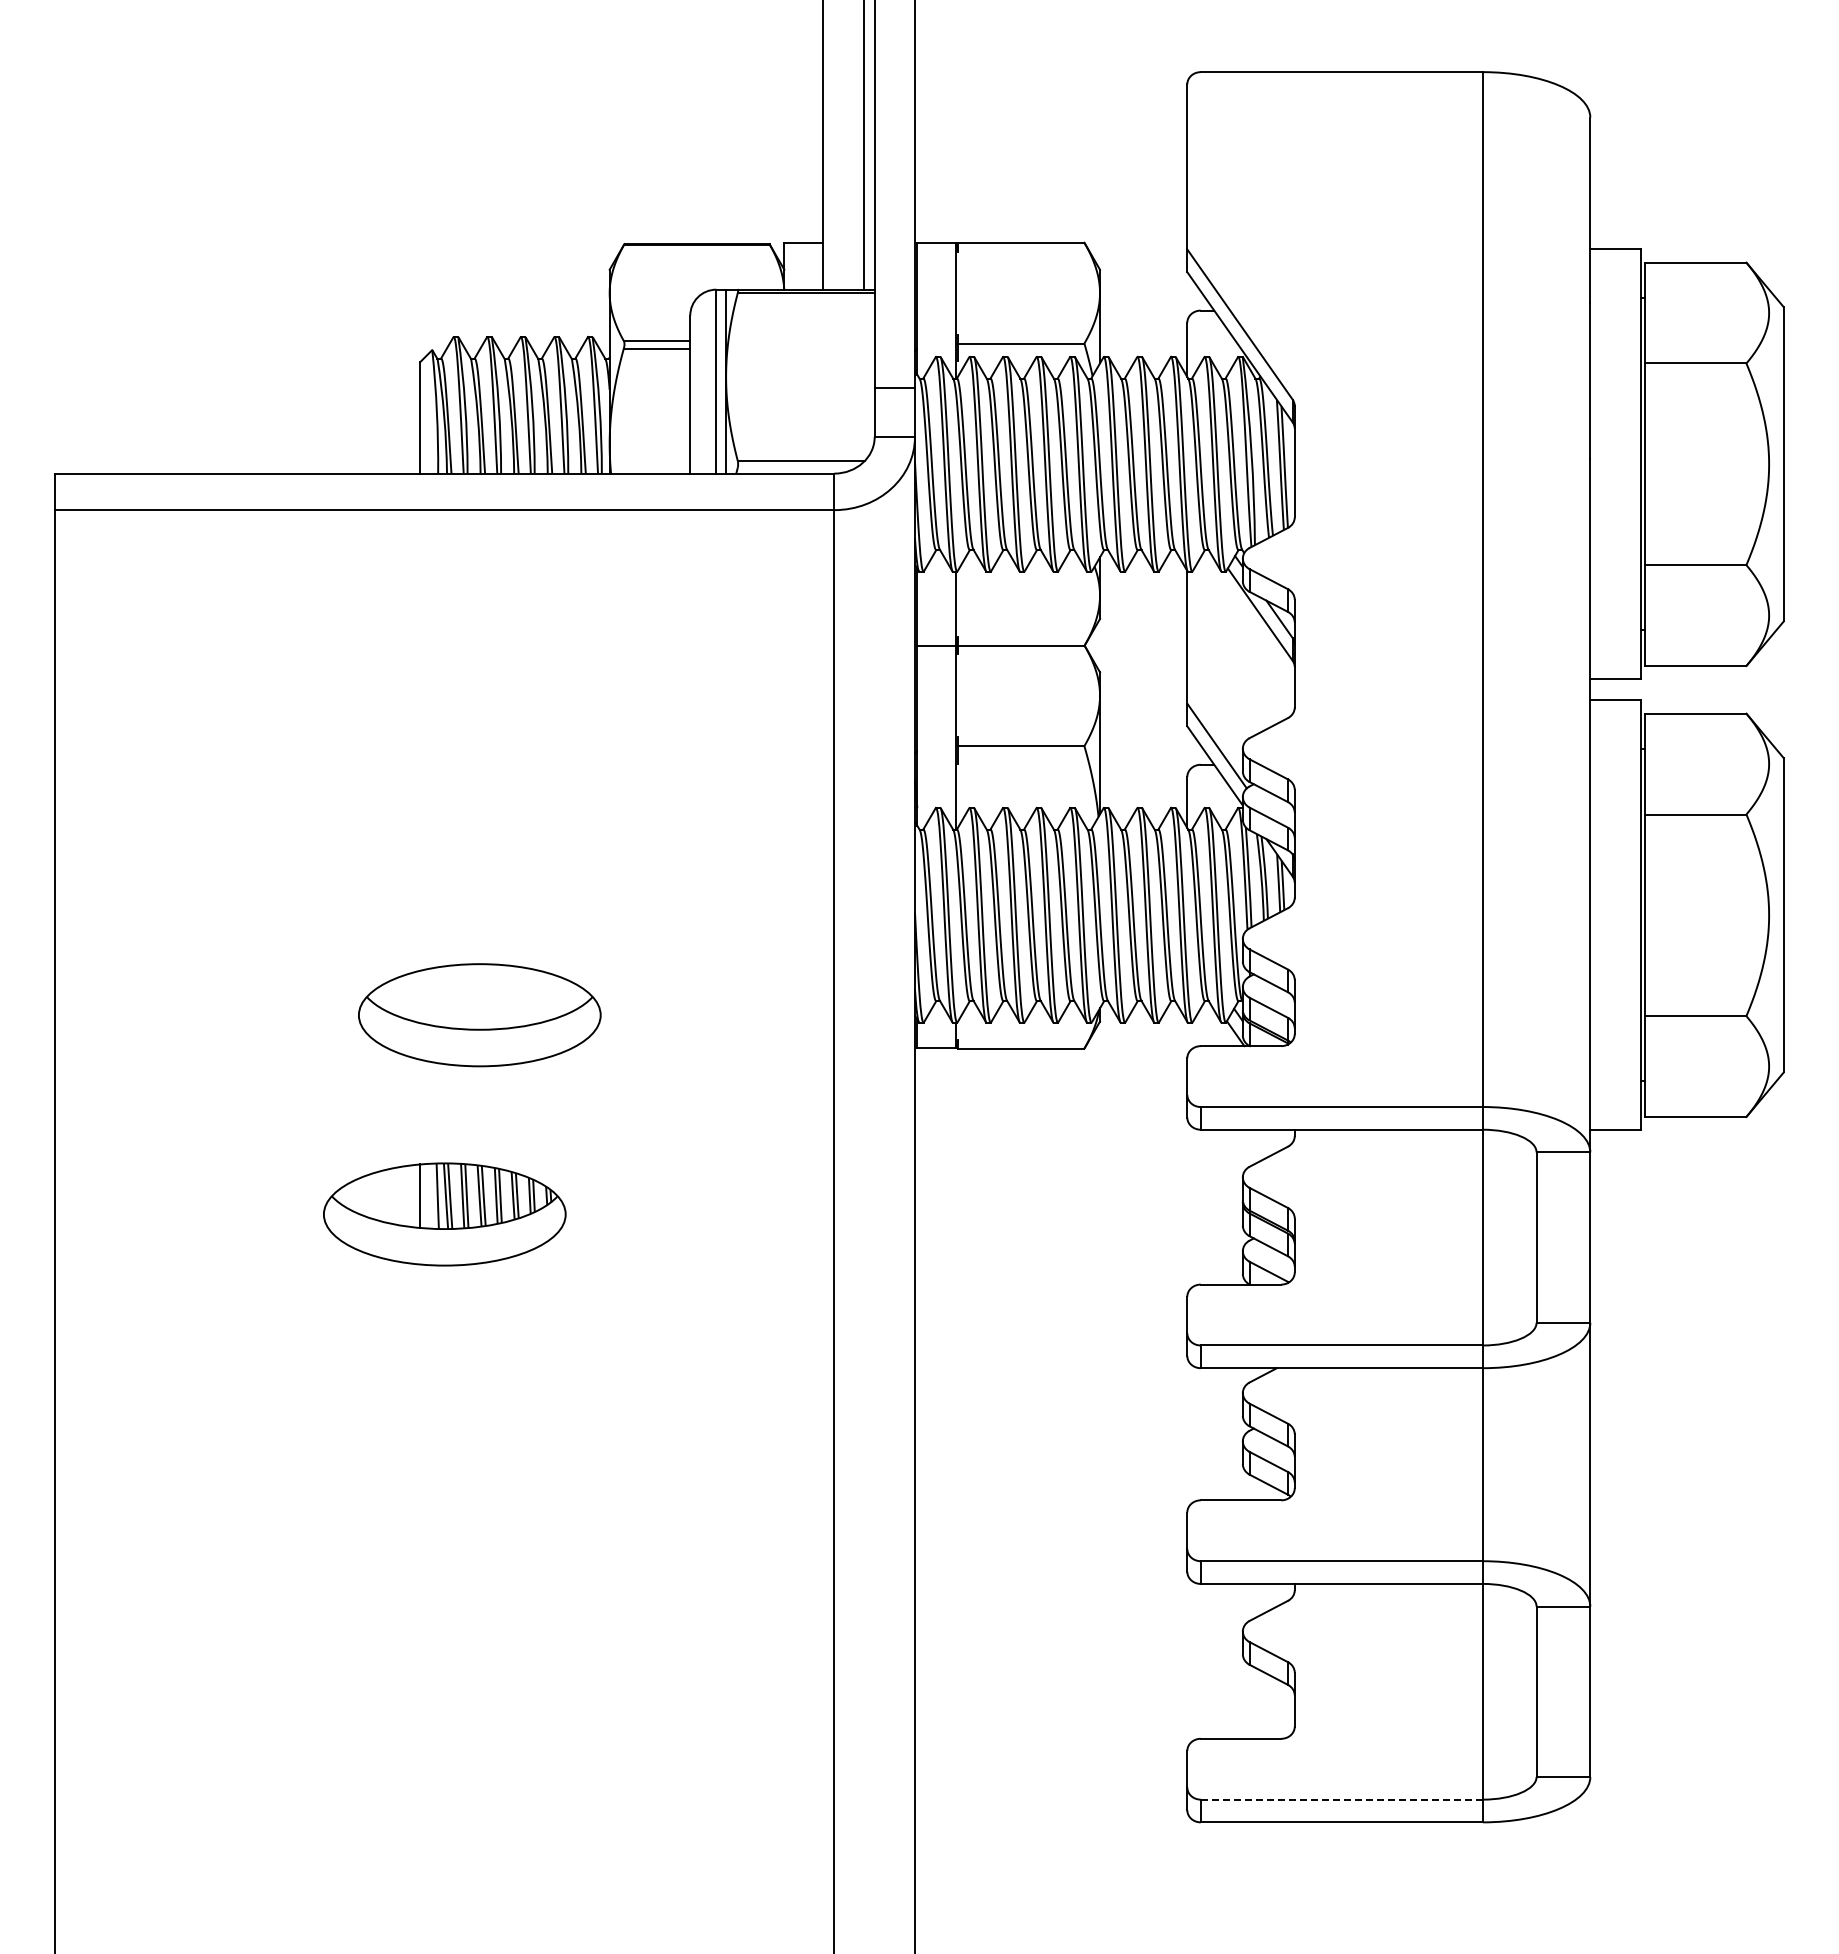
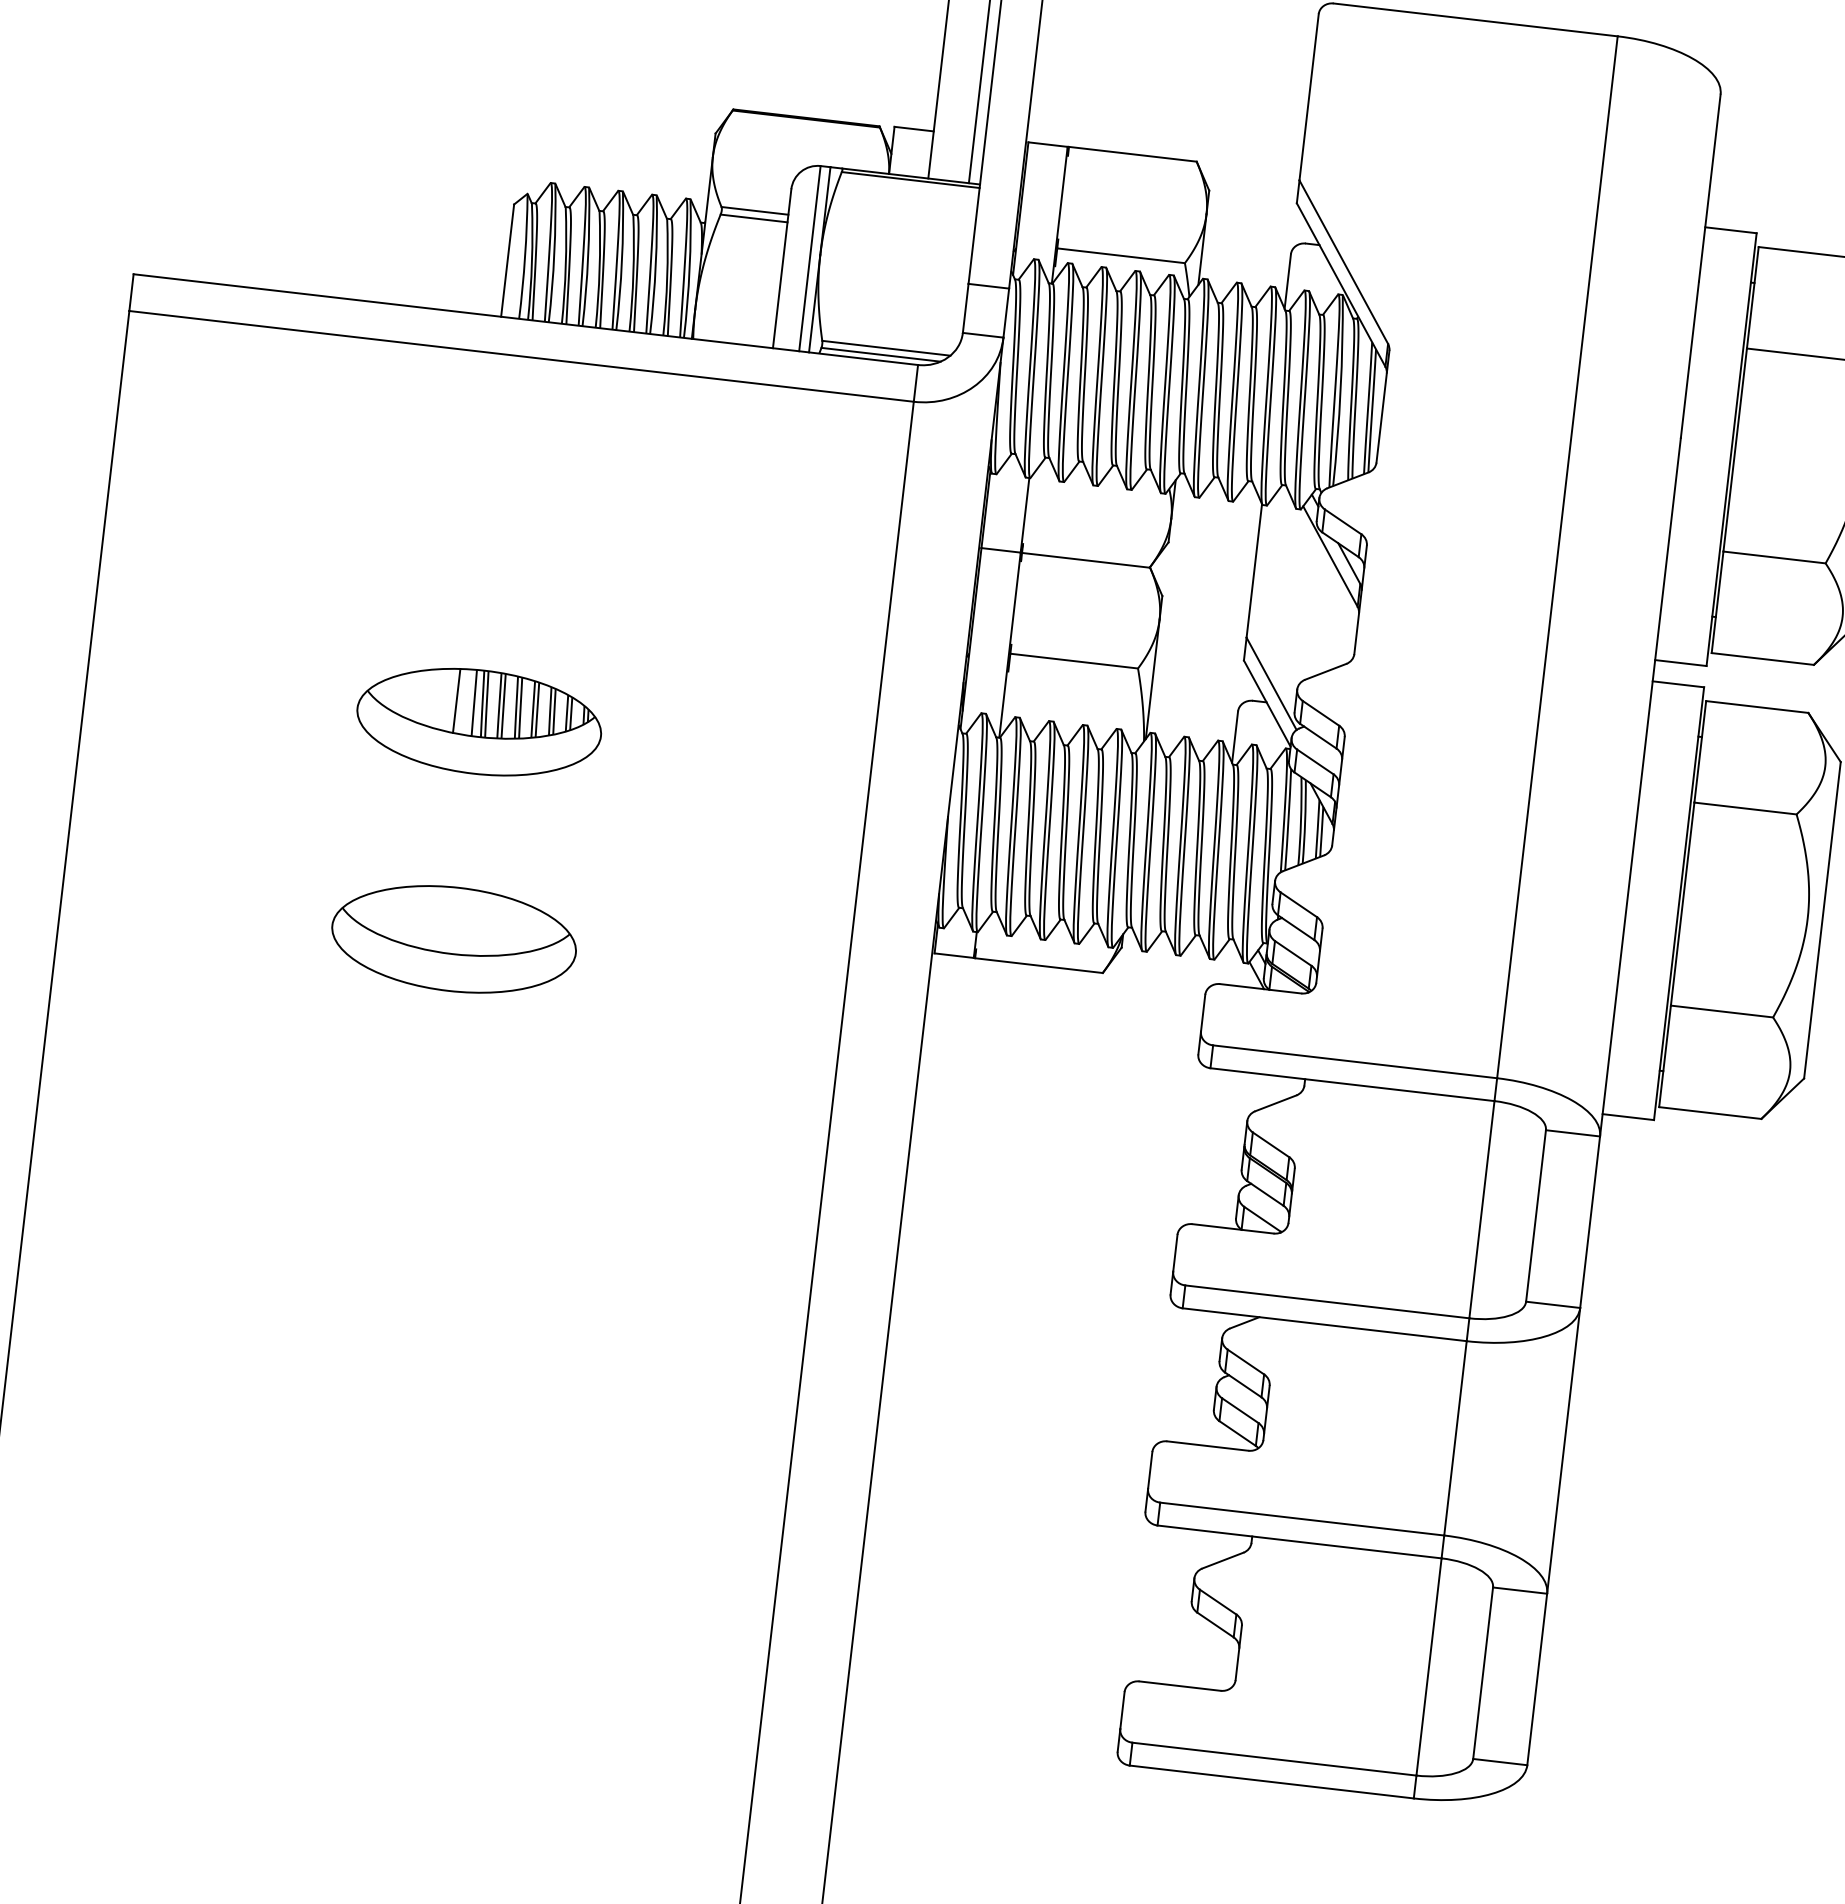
line: (796, 467) -> (880, 354), added
part: (479, 1015) -> (453, 939), moved
part: (444, 1214) -> (478, 722), moved
line: (1342, 1799) -> (1275, 1759), dashed -> solid

